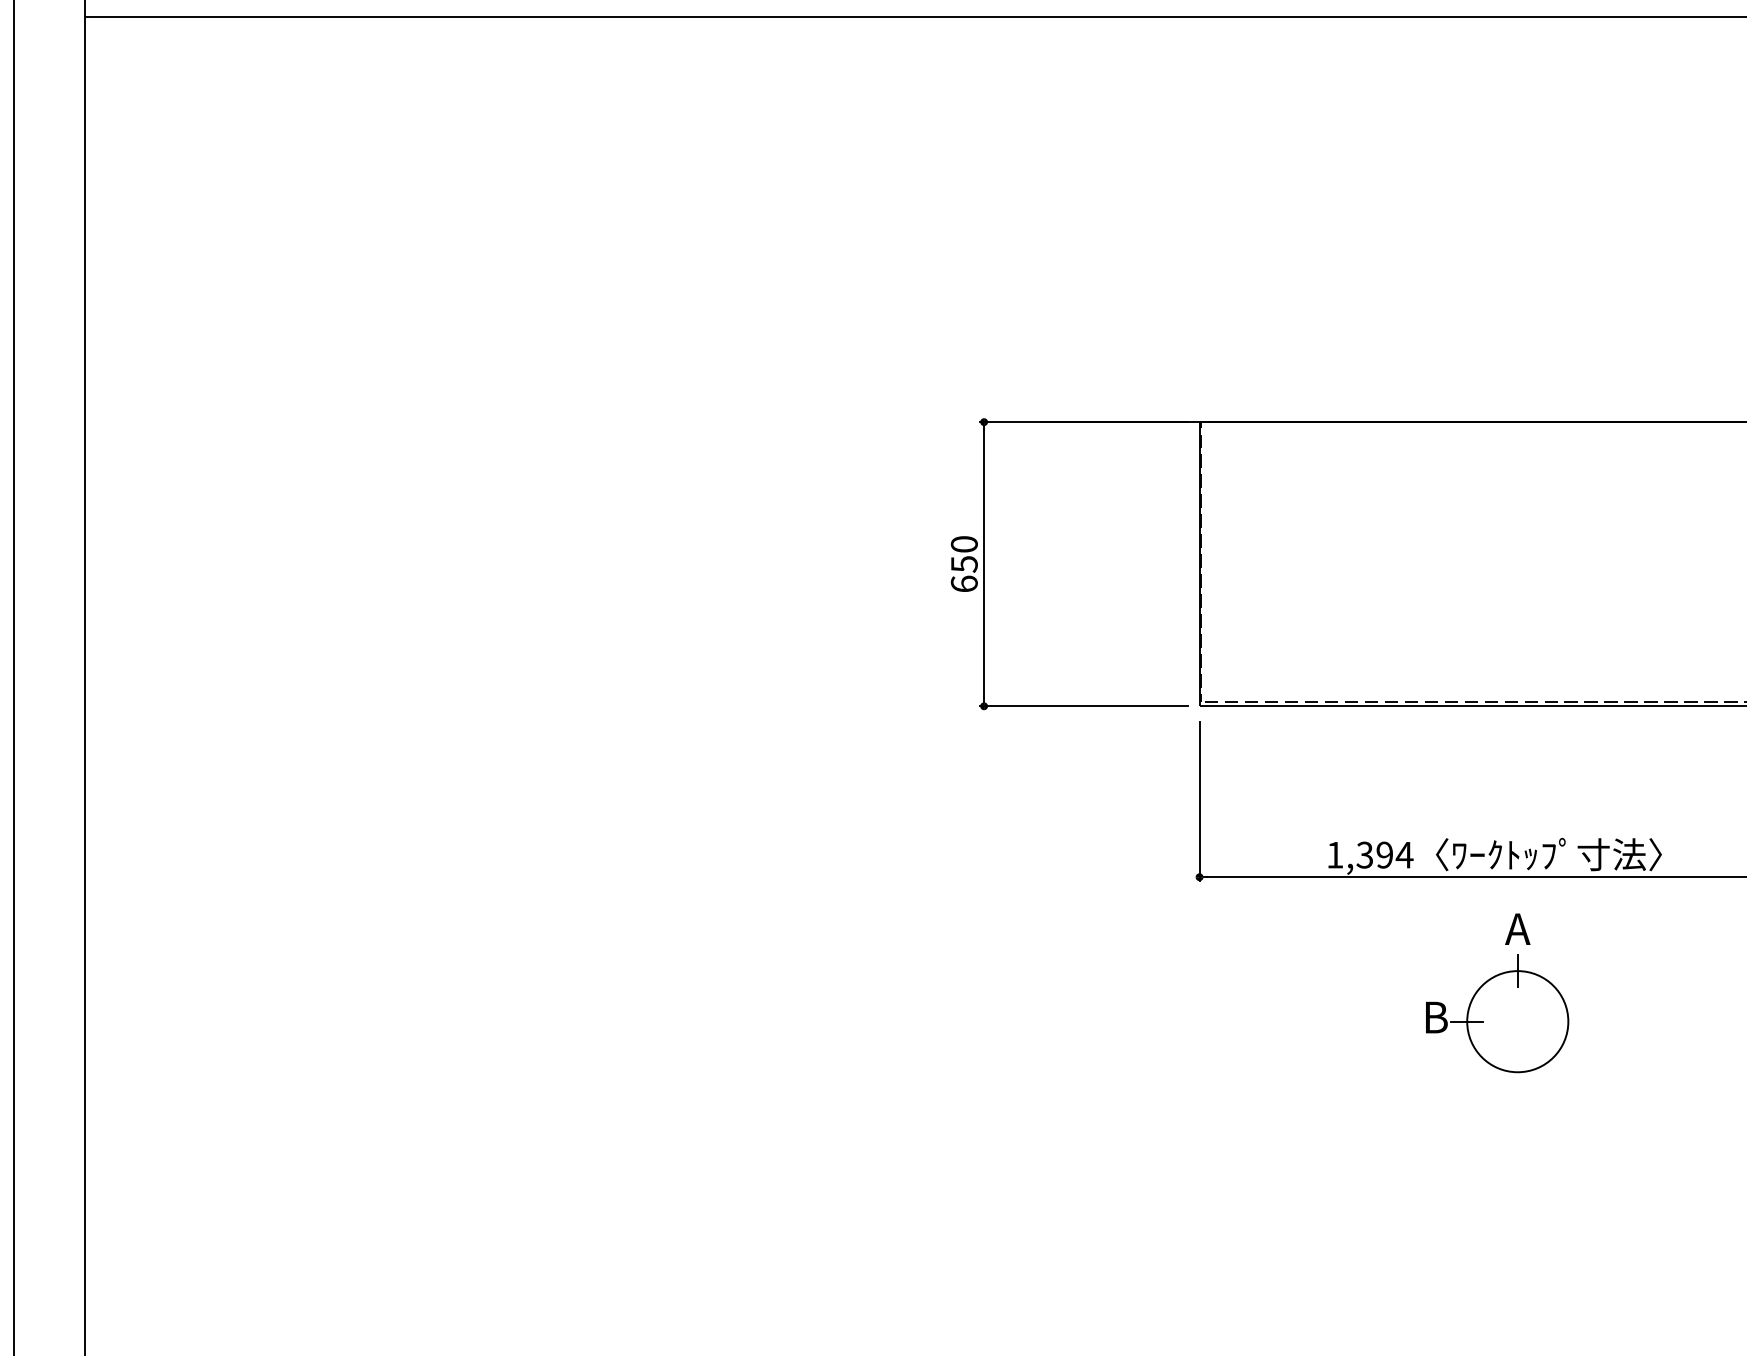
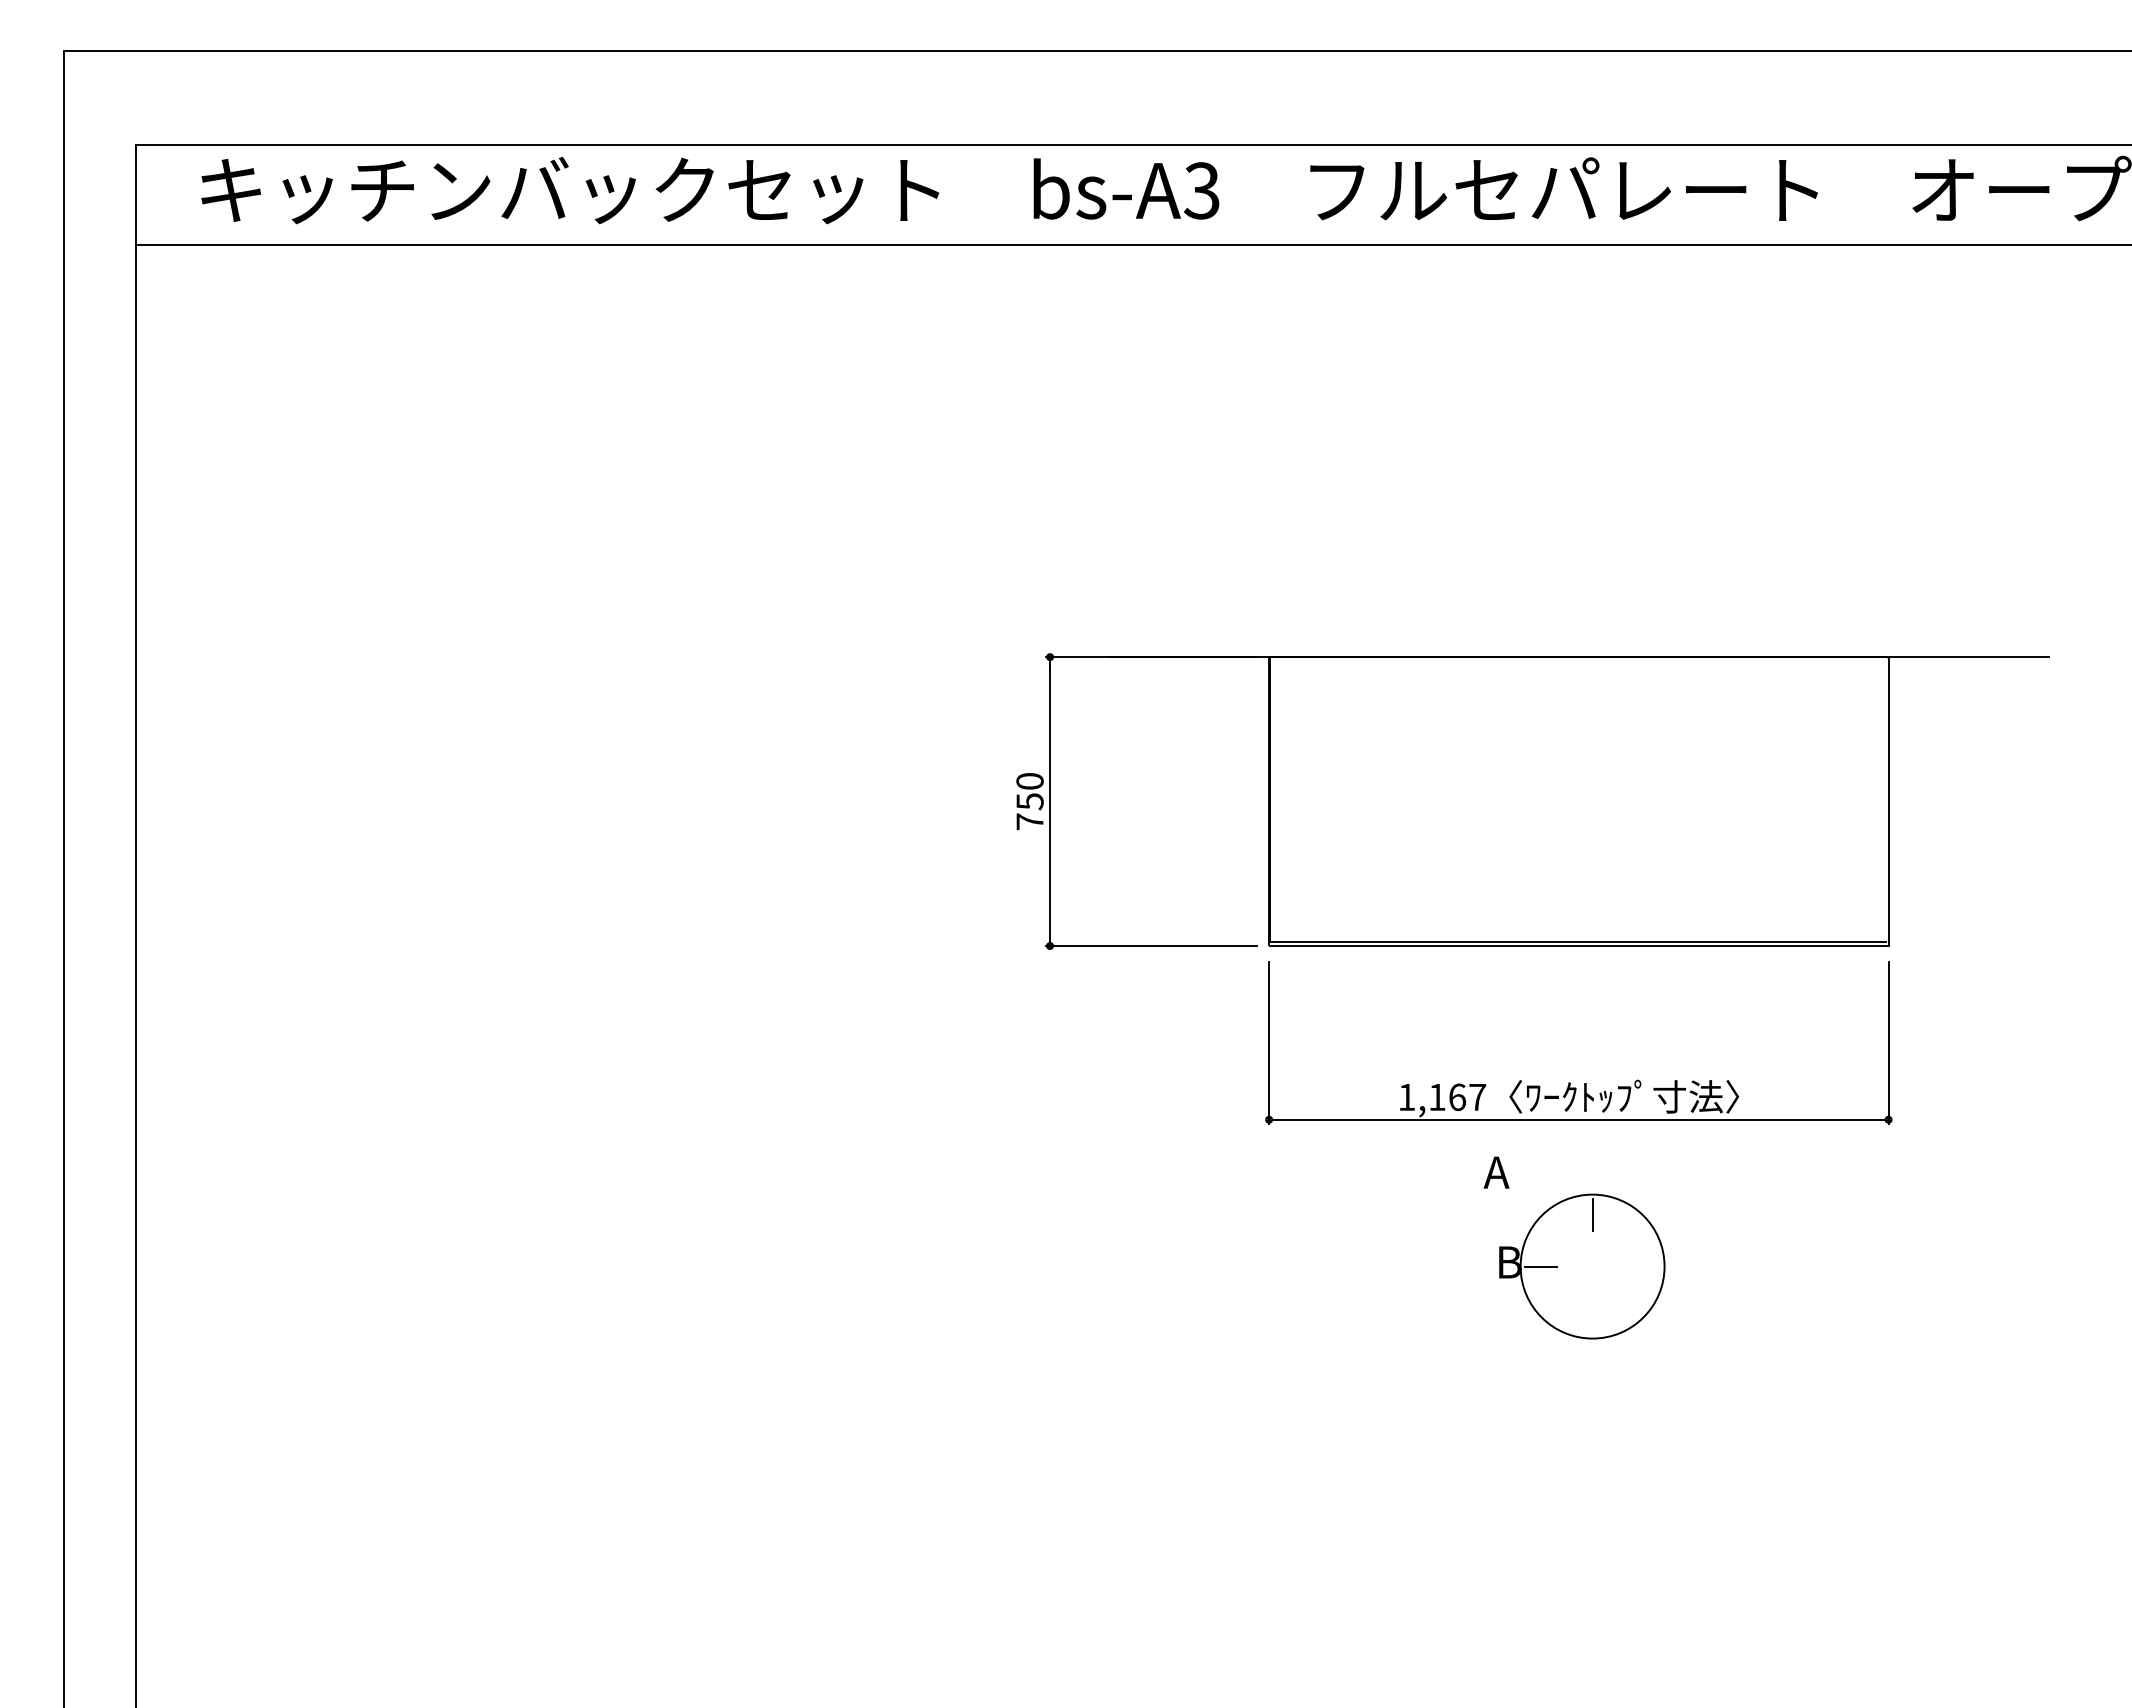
text: (963, 583) -> (1029, 821), 650 -> 750
text: (1384, 855) -> (1457, 1097), 1,394 -> 1,167
text: (1517, 929) -> (1496, 1172), moved
circle: (1517, 1021) -> (1592, 1266), size x1.4

